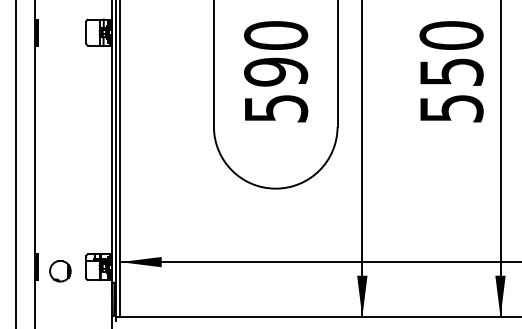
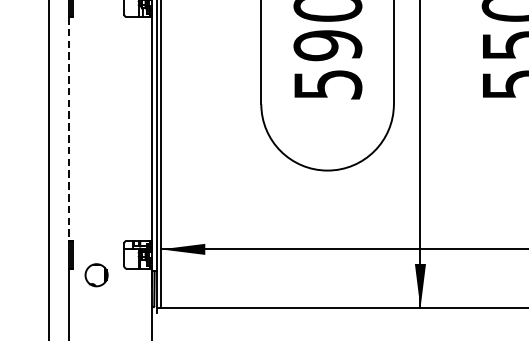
line: (34, 150) -> (68, 129), solid -> dashed
part: (60, 271) -> (96, 275), moved

